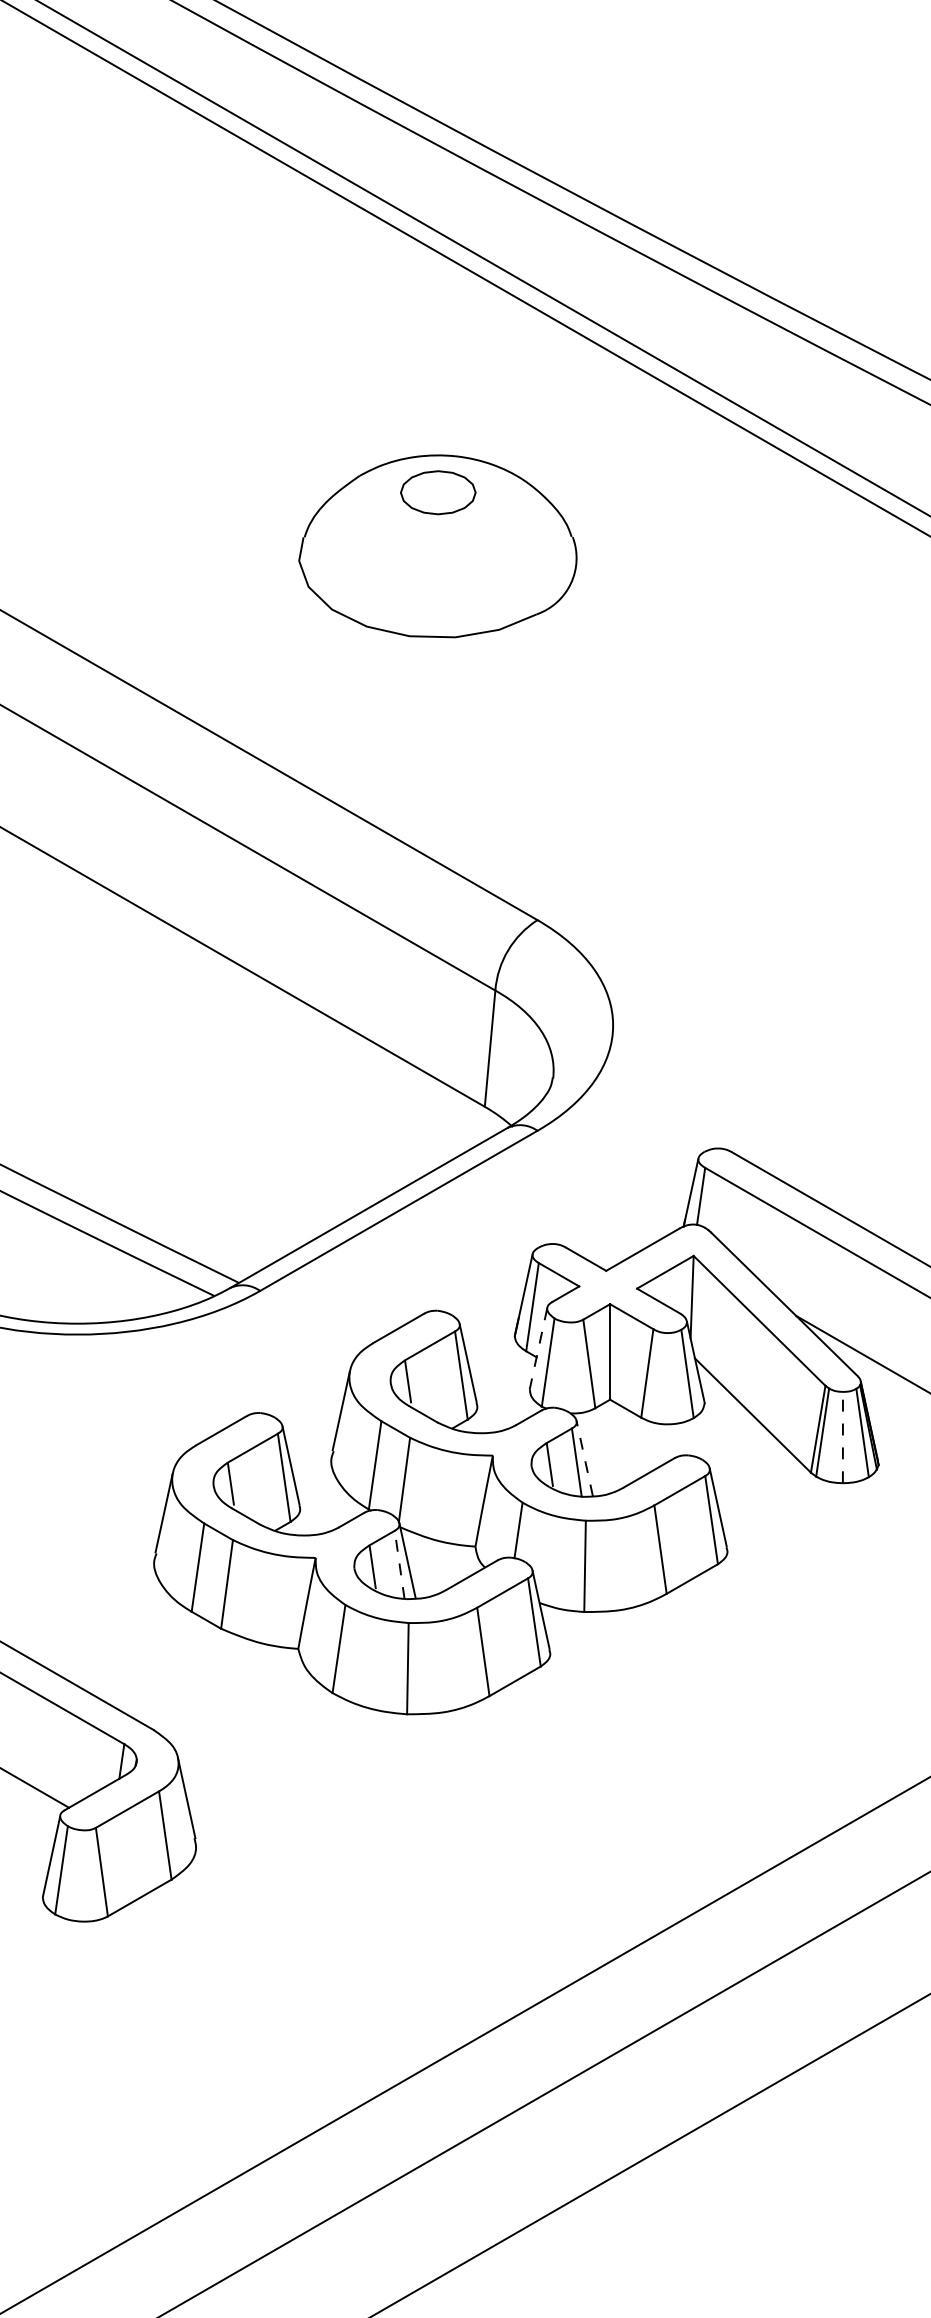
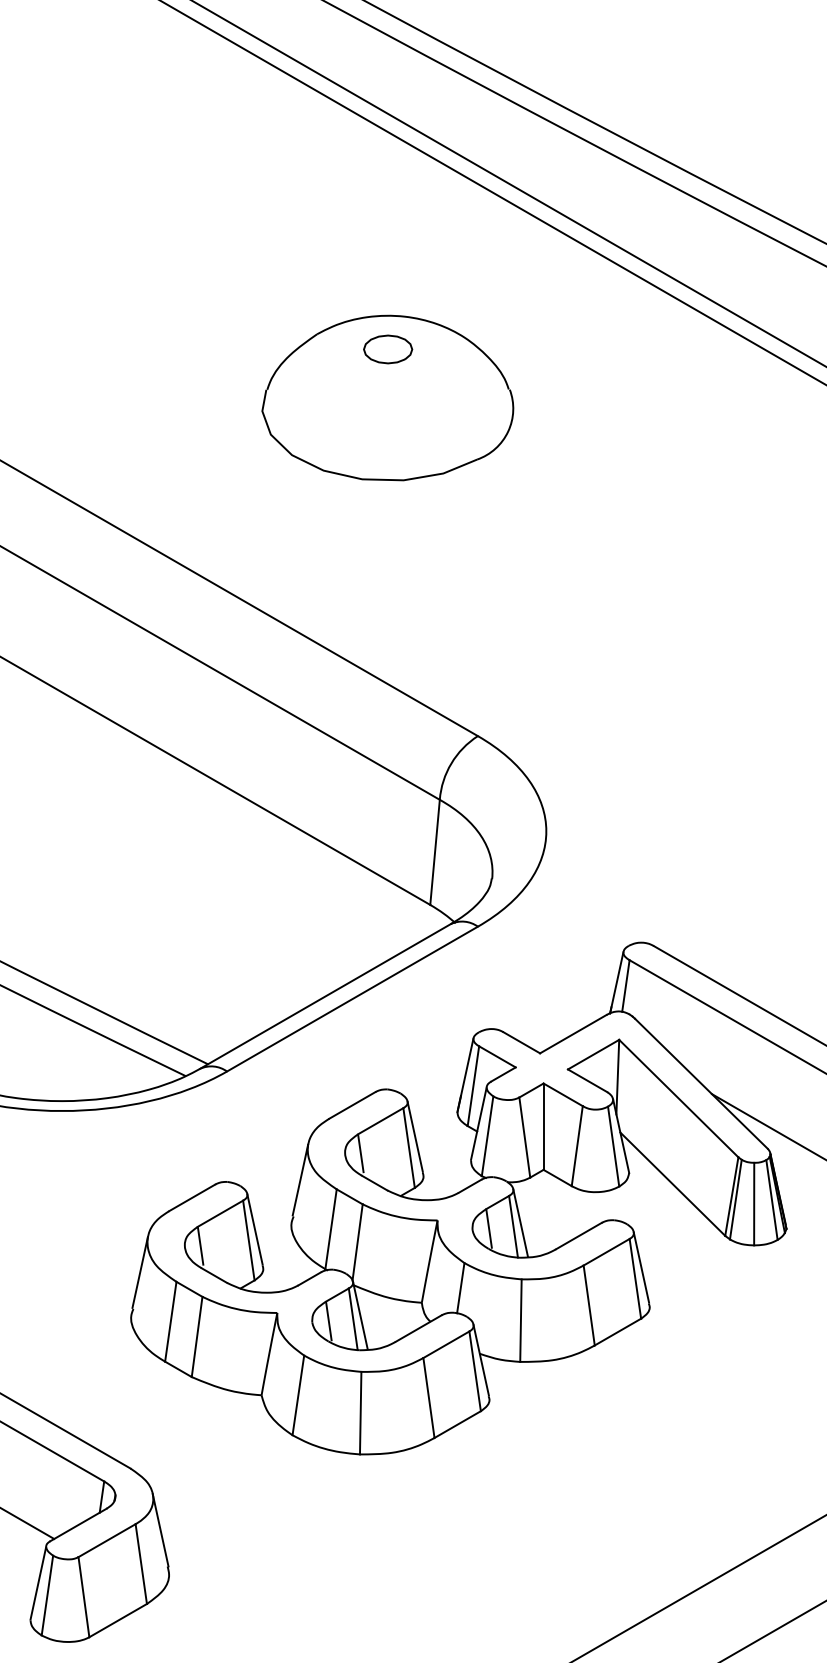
part: (437, 492) -> (387, 349), size x0.71
line: (538, 1349) -> (478, 1124), dashed -> solid
line: (842, 1437) -> (753, 1204), dashed -> solid
line: (584, 1458) -> (520, 1223), dashed -> solid
line: (399, 1564) -> (353, 1318), dashed -> solid

